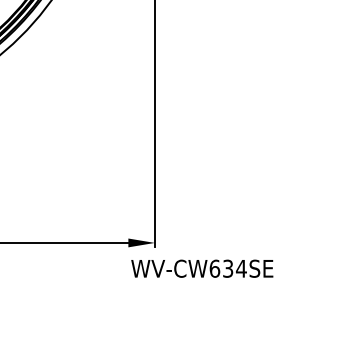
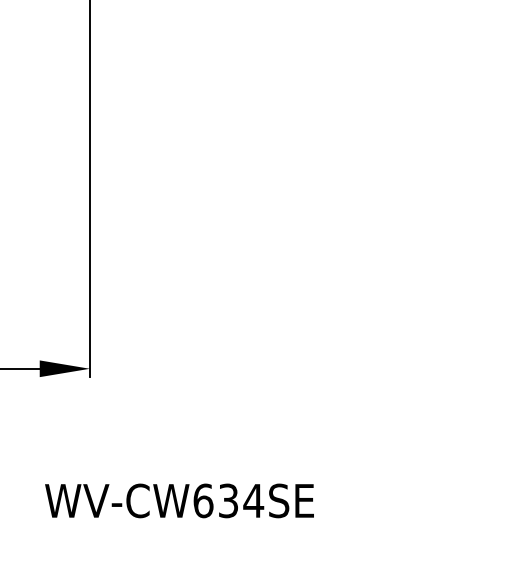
text: (202, 268) -> (179, 500), moved

